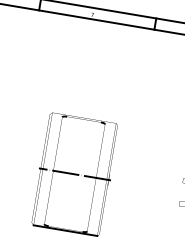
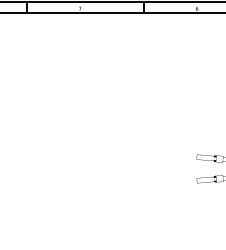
part: (75, 174) -> (89, 169), removed

